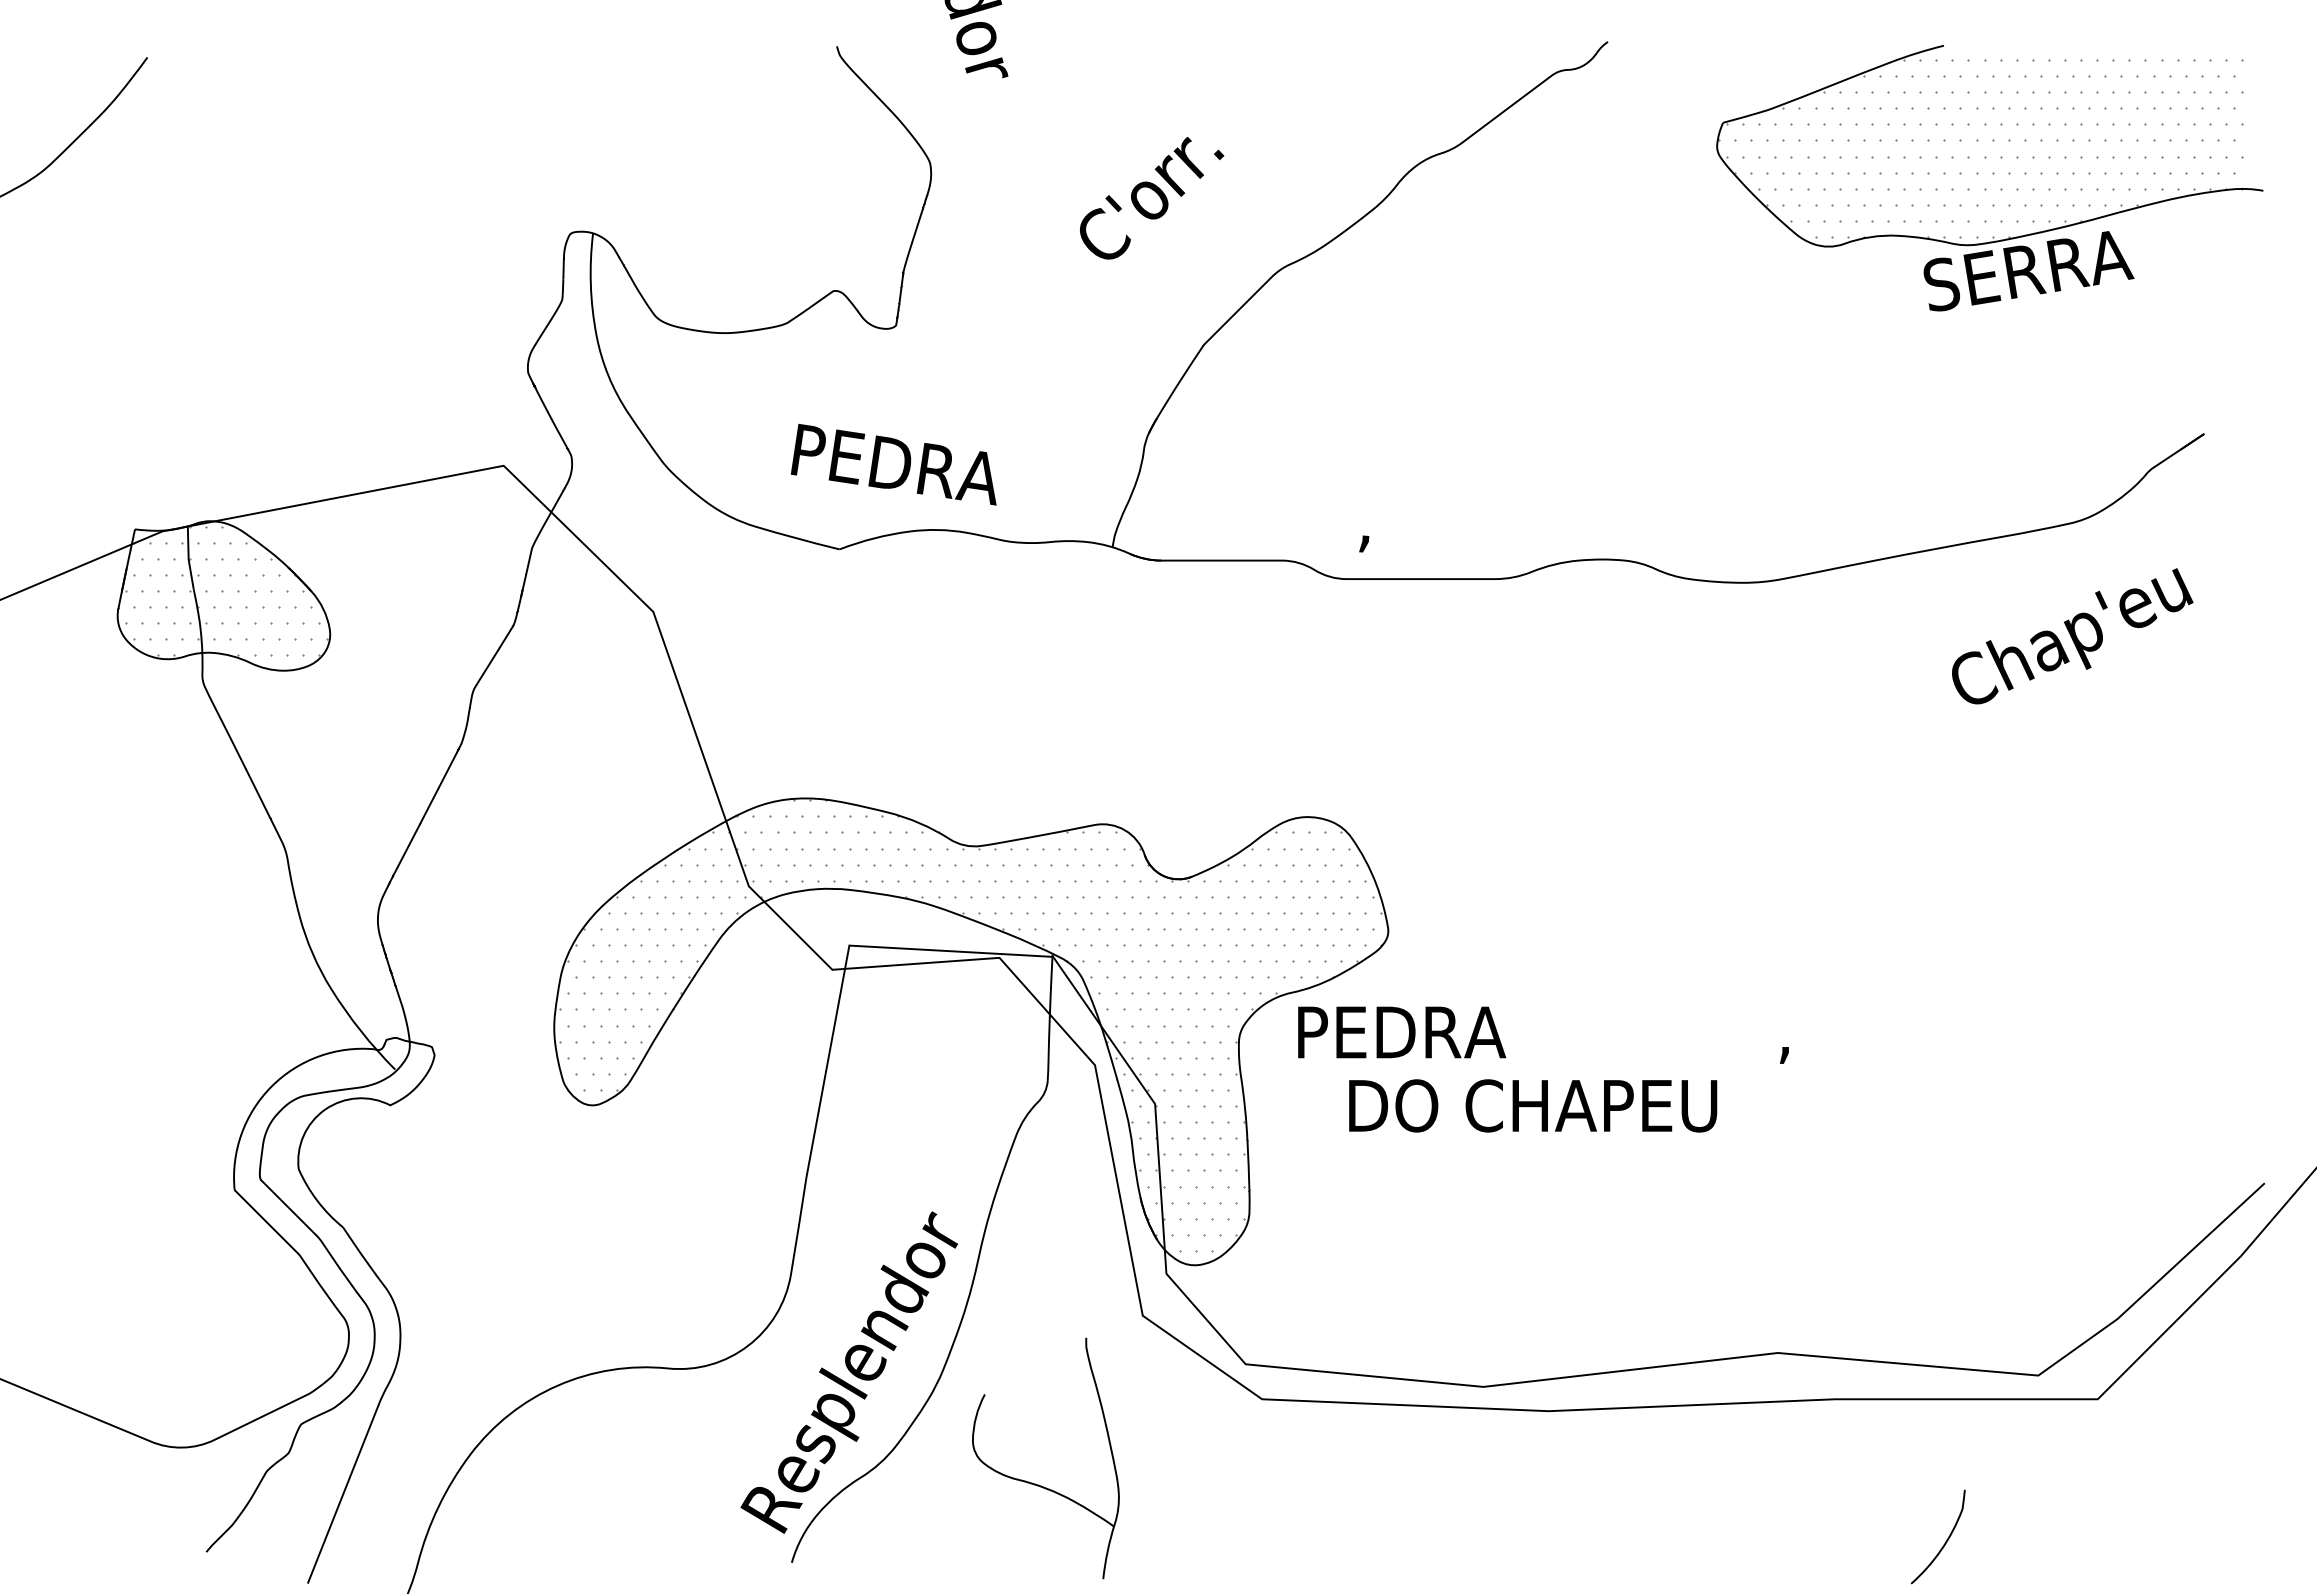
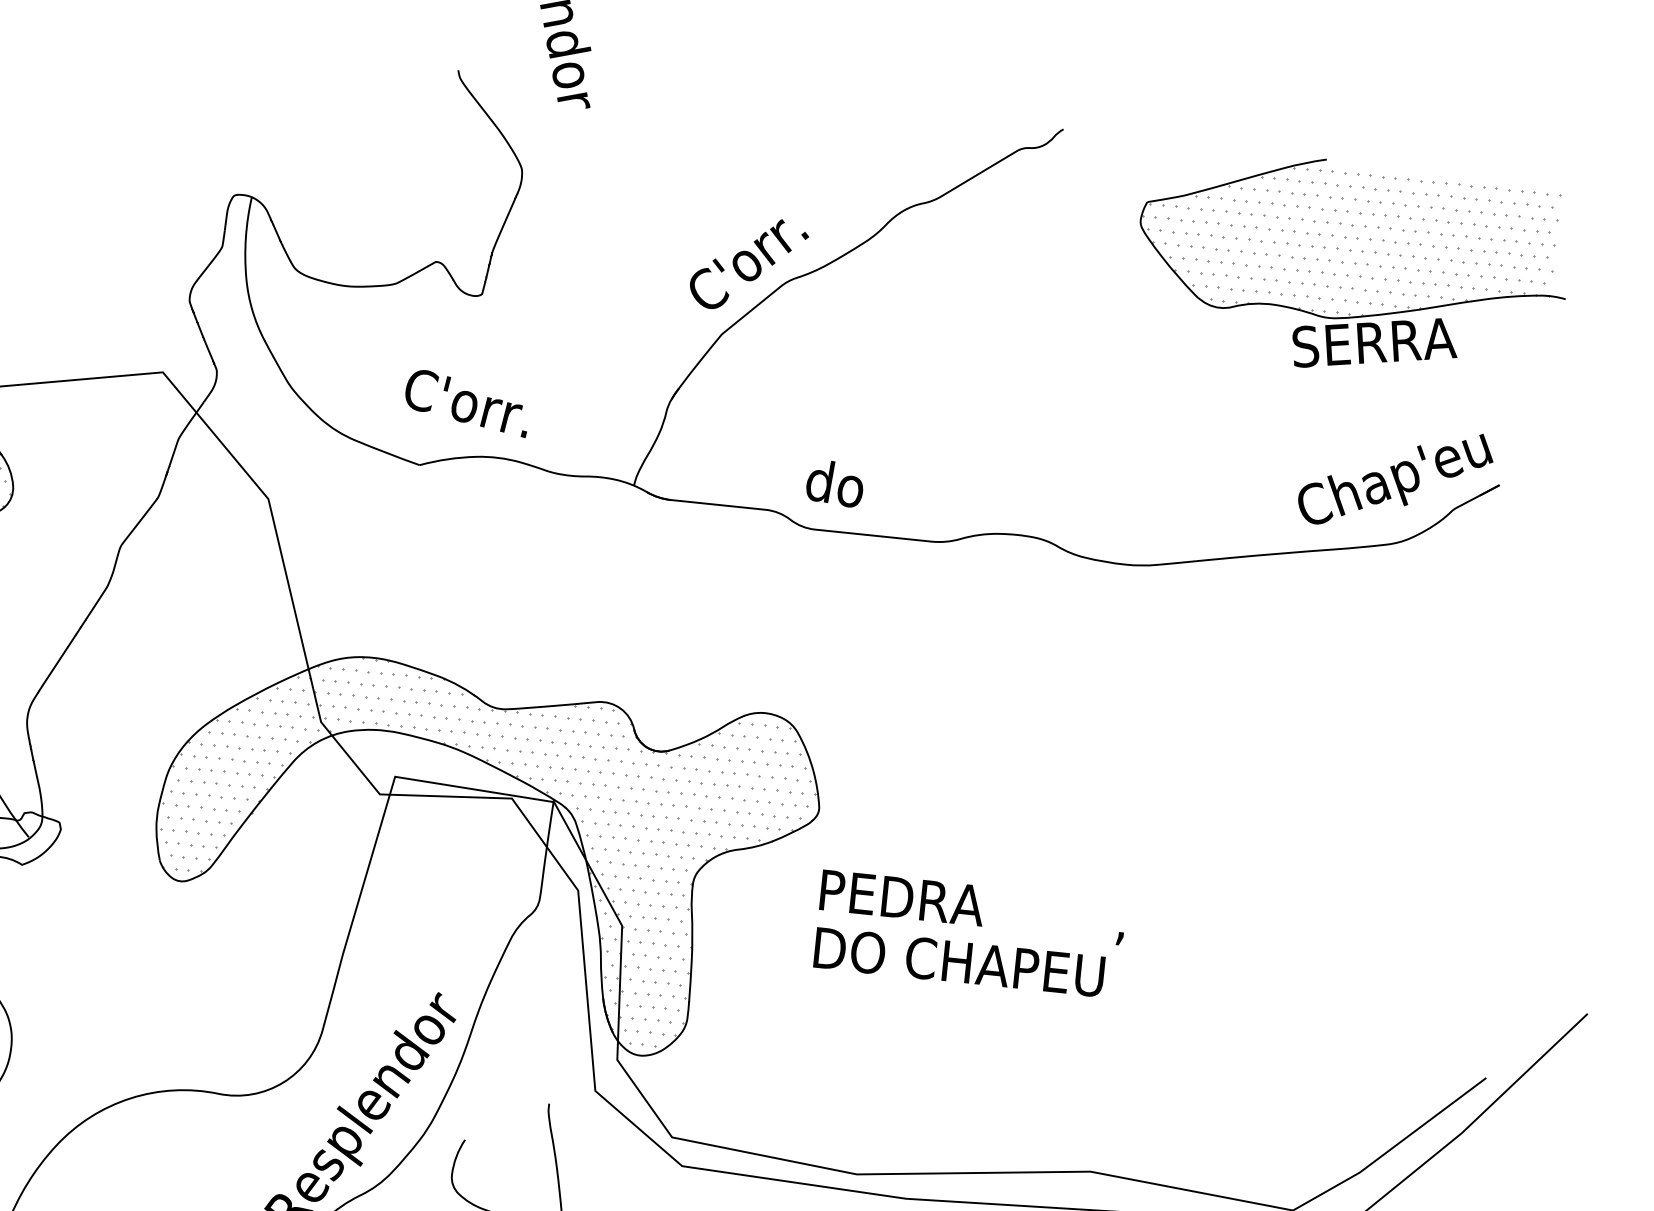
text: (1152, 198) -> (749, 264), moved
text: (893, 464) -> (468, 402), PEDRA -> C'orr.
text: (1366, 521) -> (835, 485), , -> do
text: (2072, 636) -> (1395, 478), moved
text: (1402, 1032) -> (902, 898), moved
text: (1533, 1105) -> (959, 961), moved

